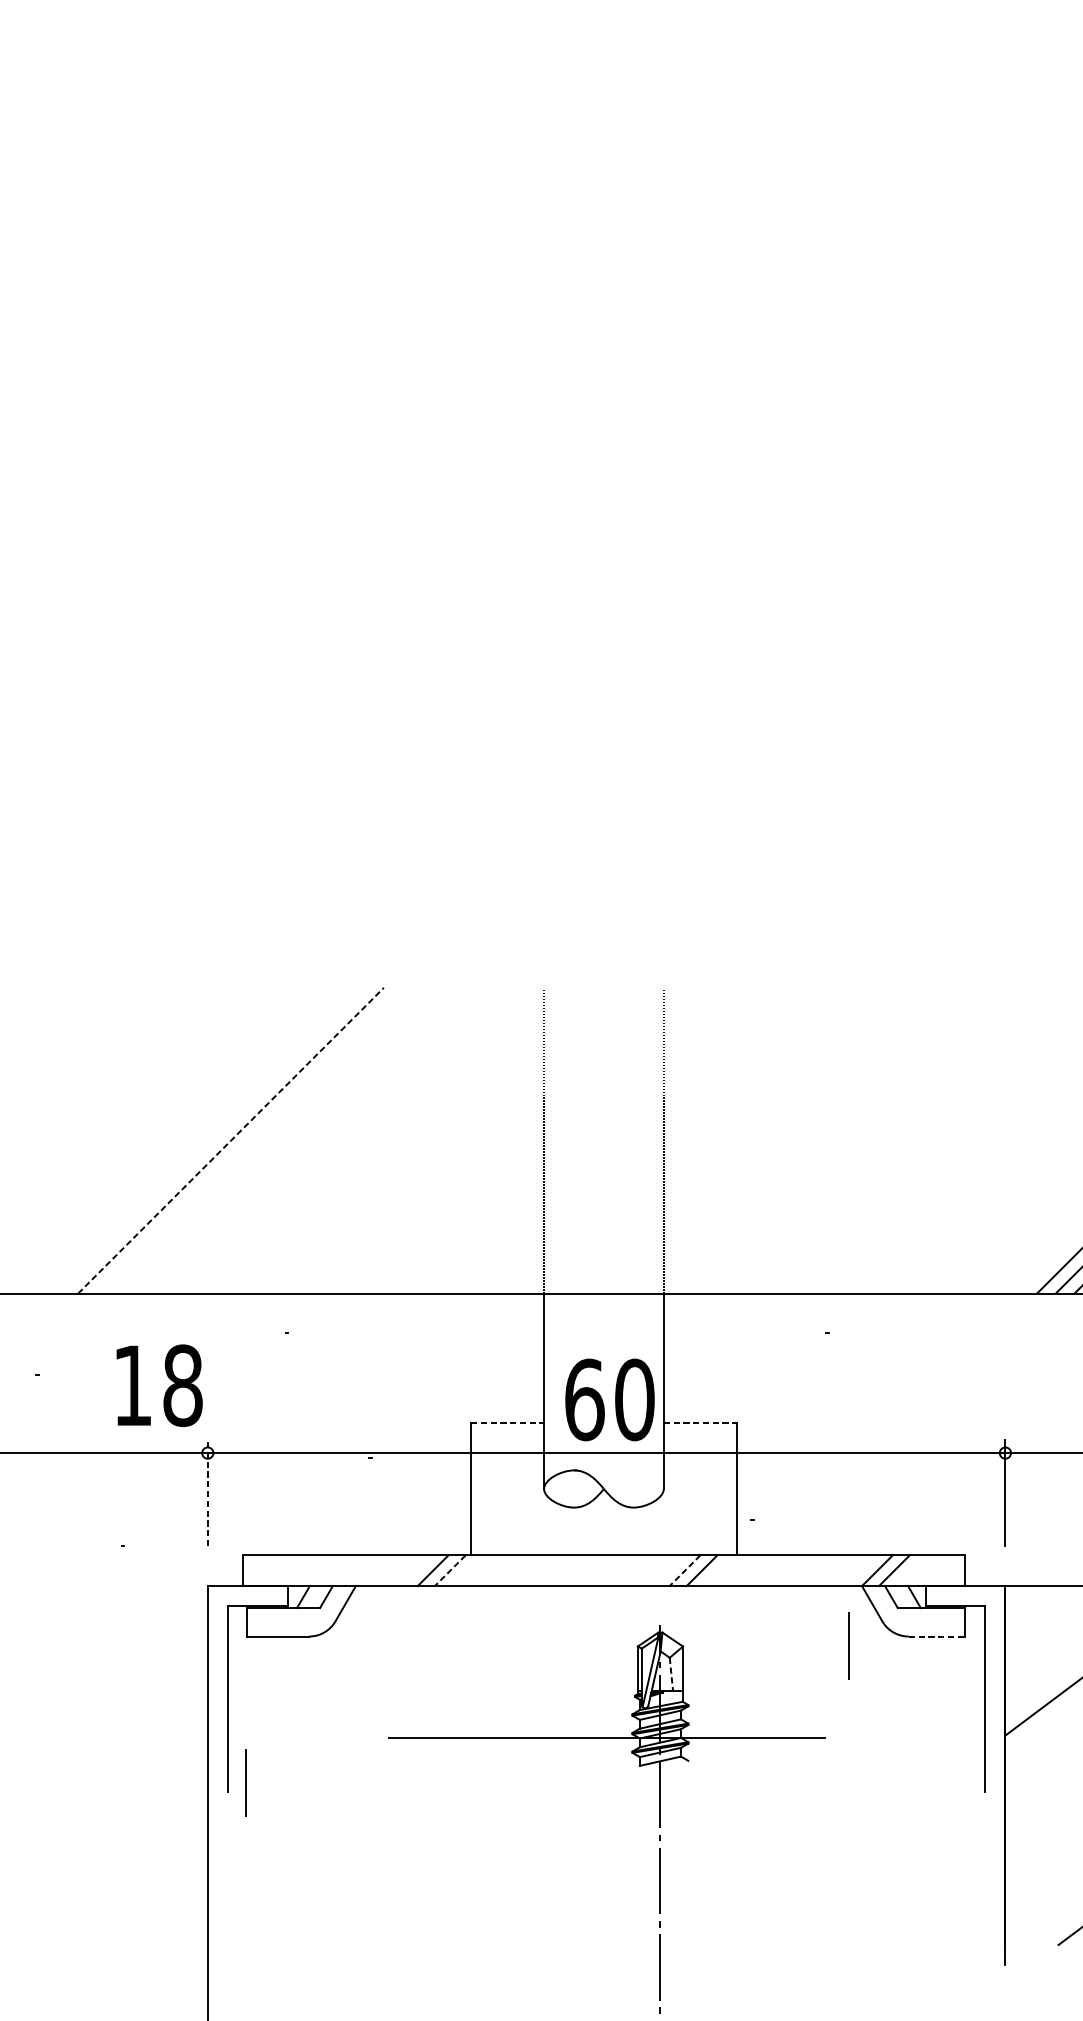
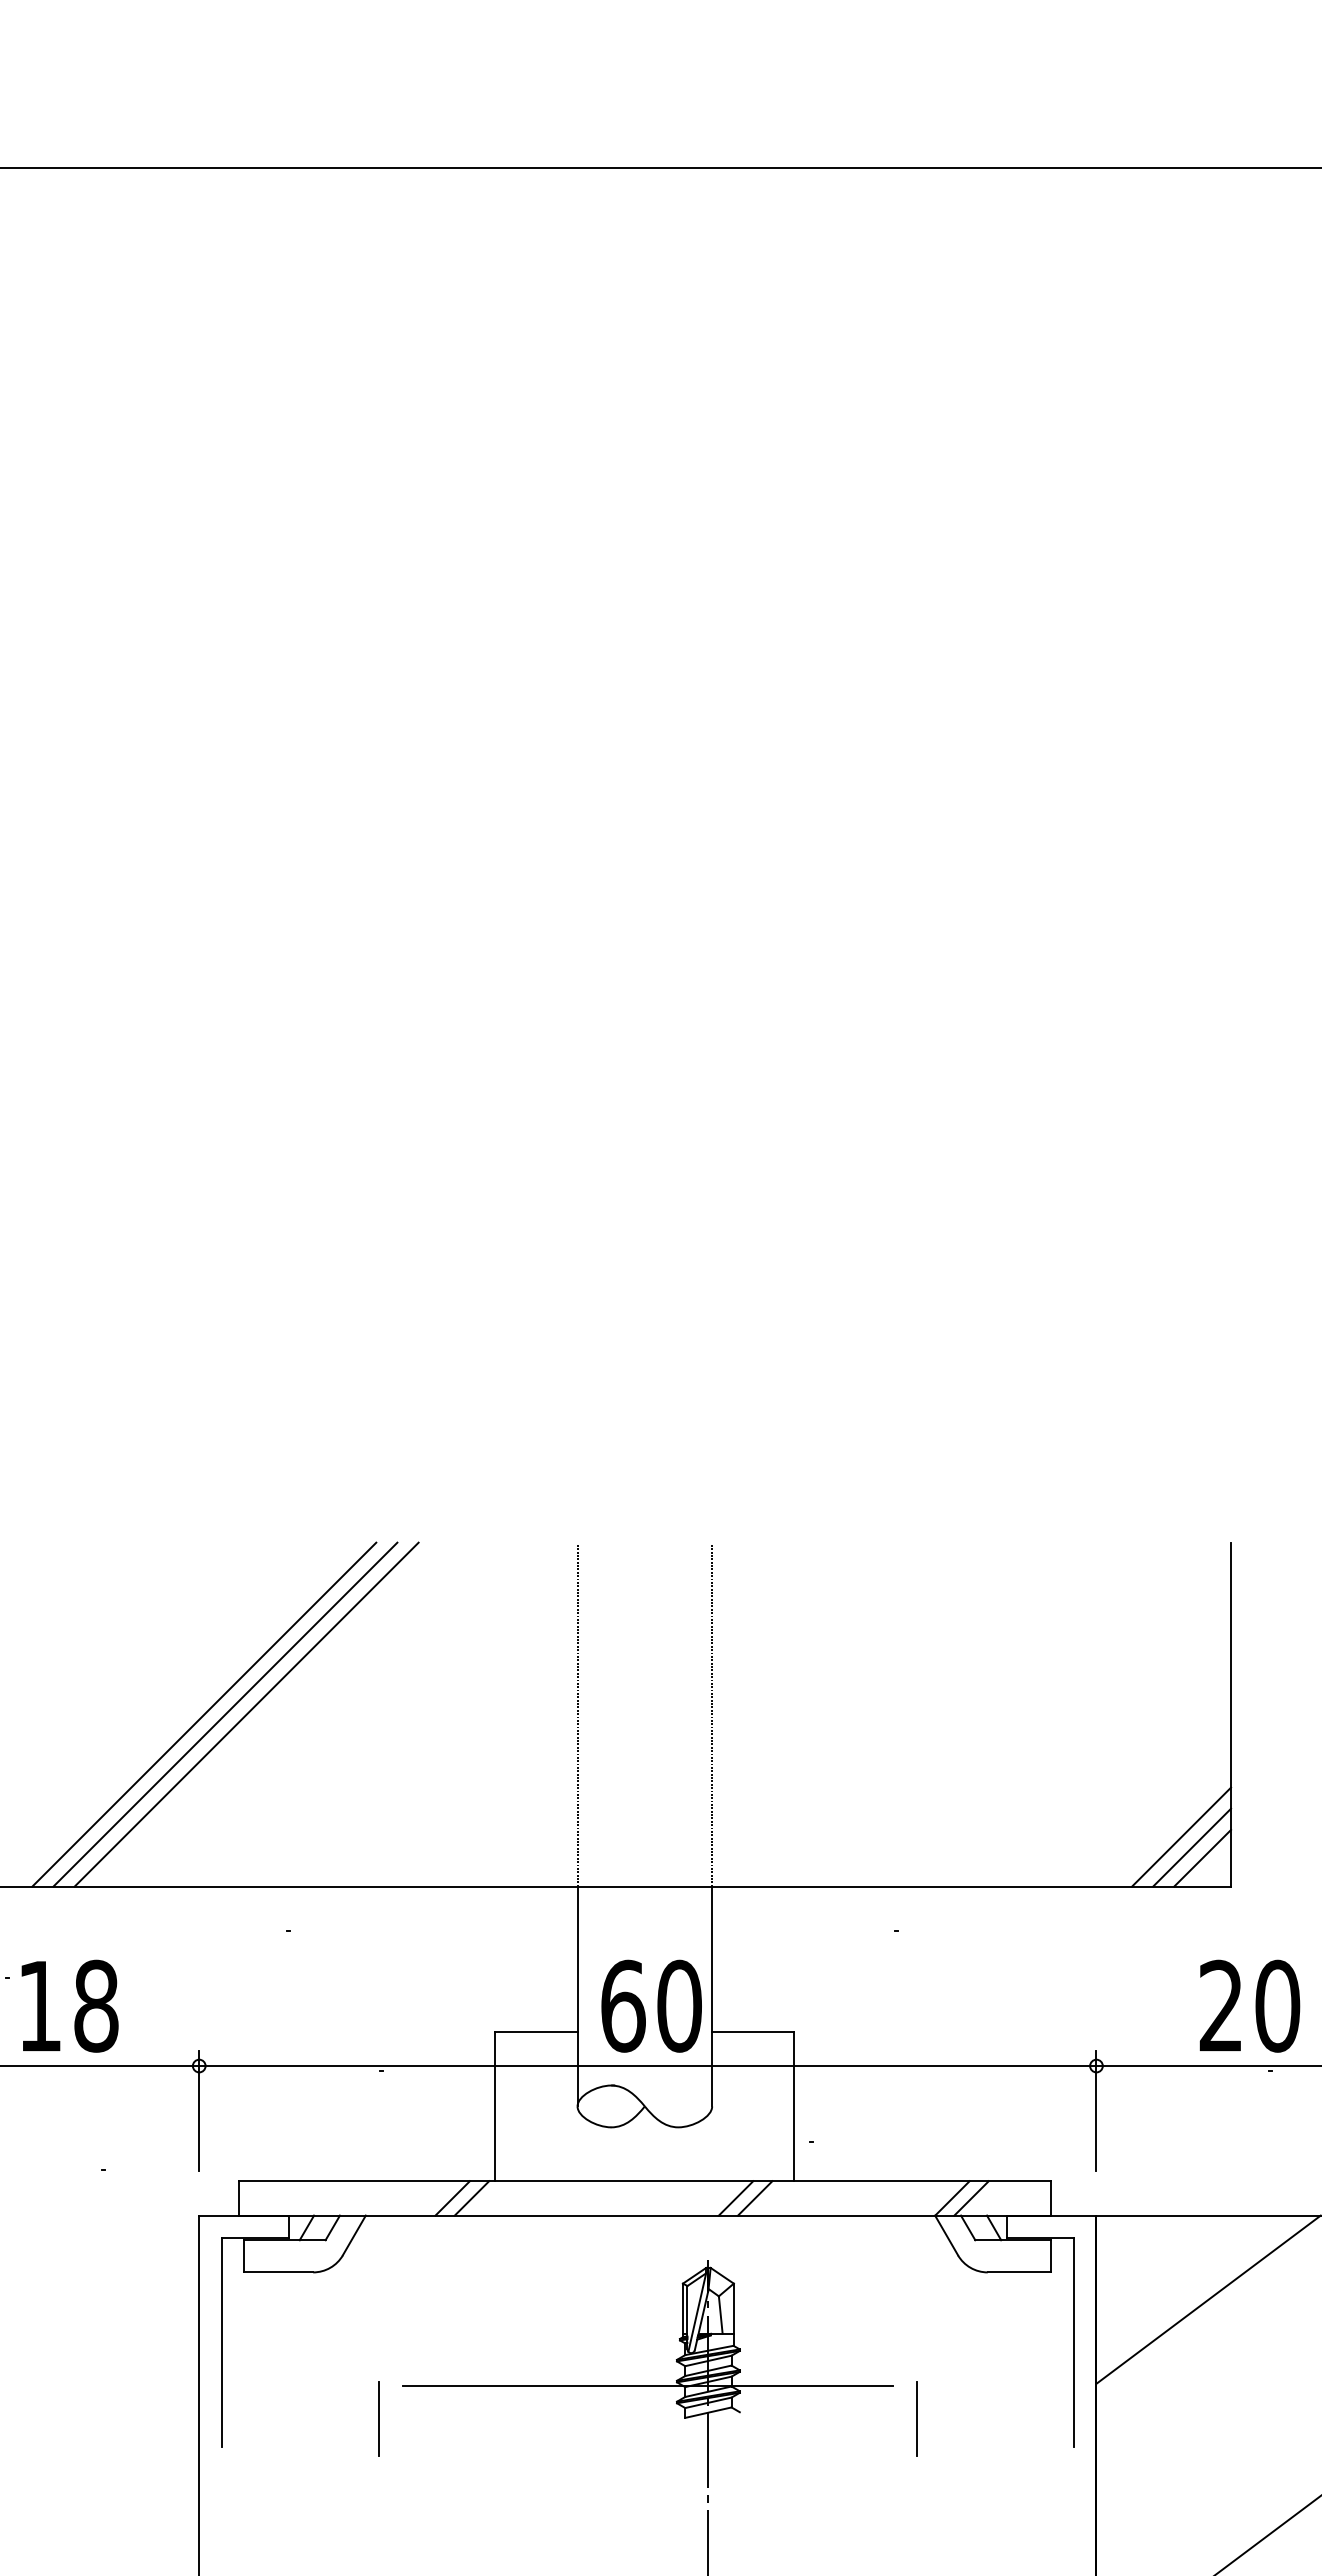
line: (212, 1140) -> (204, 1714), added
line: (231, 1140) -> (225, 1714), dashed -> solid
line: (249, 1140) -> (246, 1714), added
text: (159, 1385) -> (69, 2005), moved
line: (507, 1422) -> (536, 2031), dashed -> solid
line: (700, 1422) -> (753, 2031), dashed -> solid
line: (208, 1492) -> (199, 2110), dashed -> solid
line: (449, 1570) -> (471, 2198), dashed -> solid
line: (684, 1570) -> (735, 2198), dashed -> solid
line: (936, 1636) -> (1019, 2272), dashed -> solid
line: (848, 1645) -> (916, 2418), moved
line: (671, 1674) -> (720, 2315), dashed -> solid
line: (245, 1782) -> (378, 2418), moved

